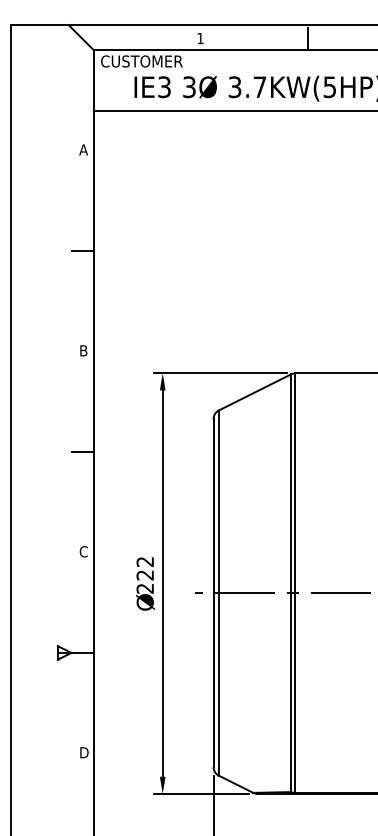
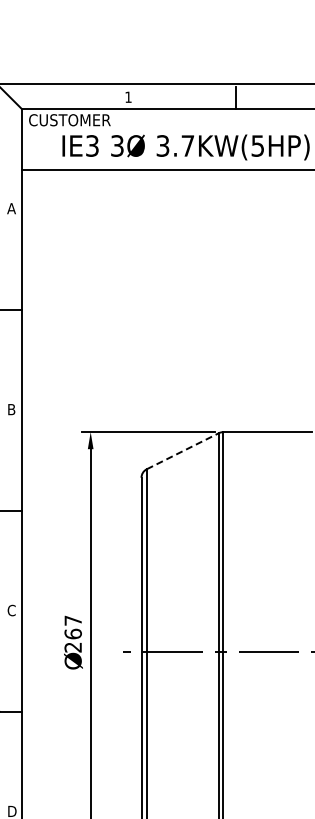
line: (255, 392) -> (183, 451), solid -> dashed
text: (145, 568) -> (73, 627), 222 -> 267

